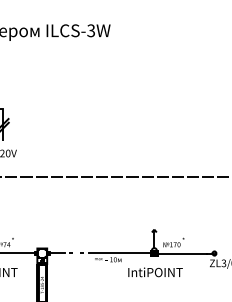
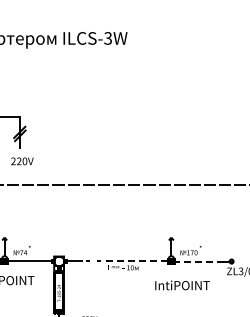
line: (119, 253) -> (136, 261), solid -> dashed
line: (182, 253) -> (199, 261), solid -> dashed
text: (155, 272) -> (182, 285), moved

